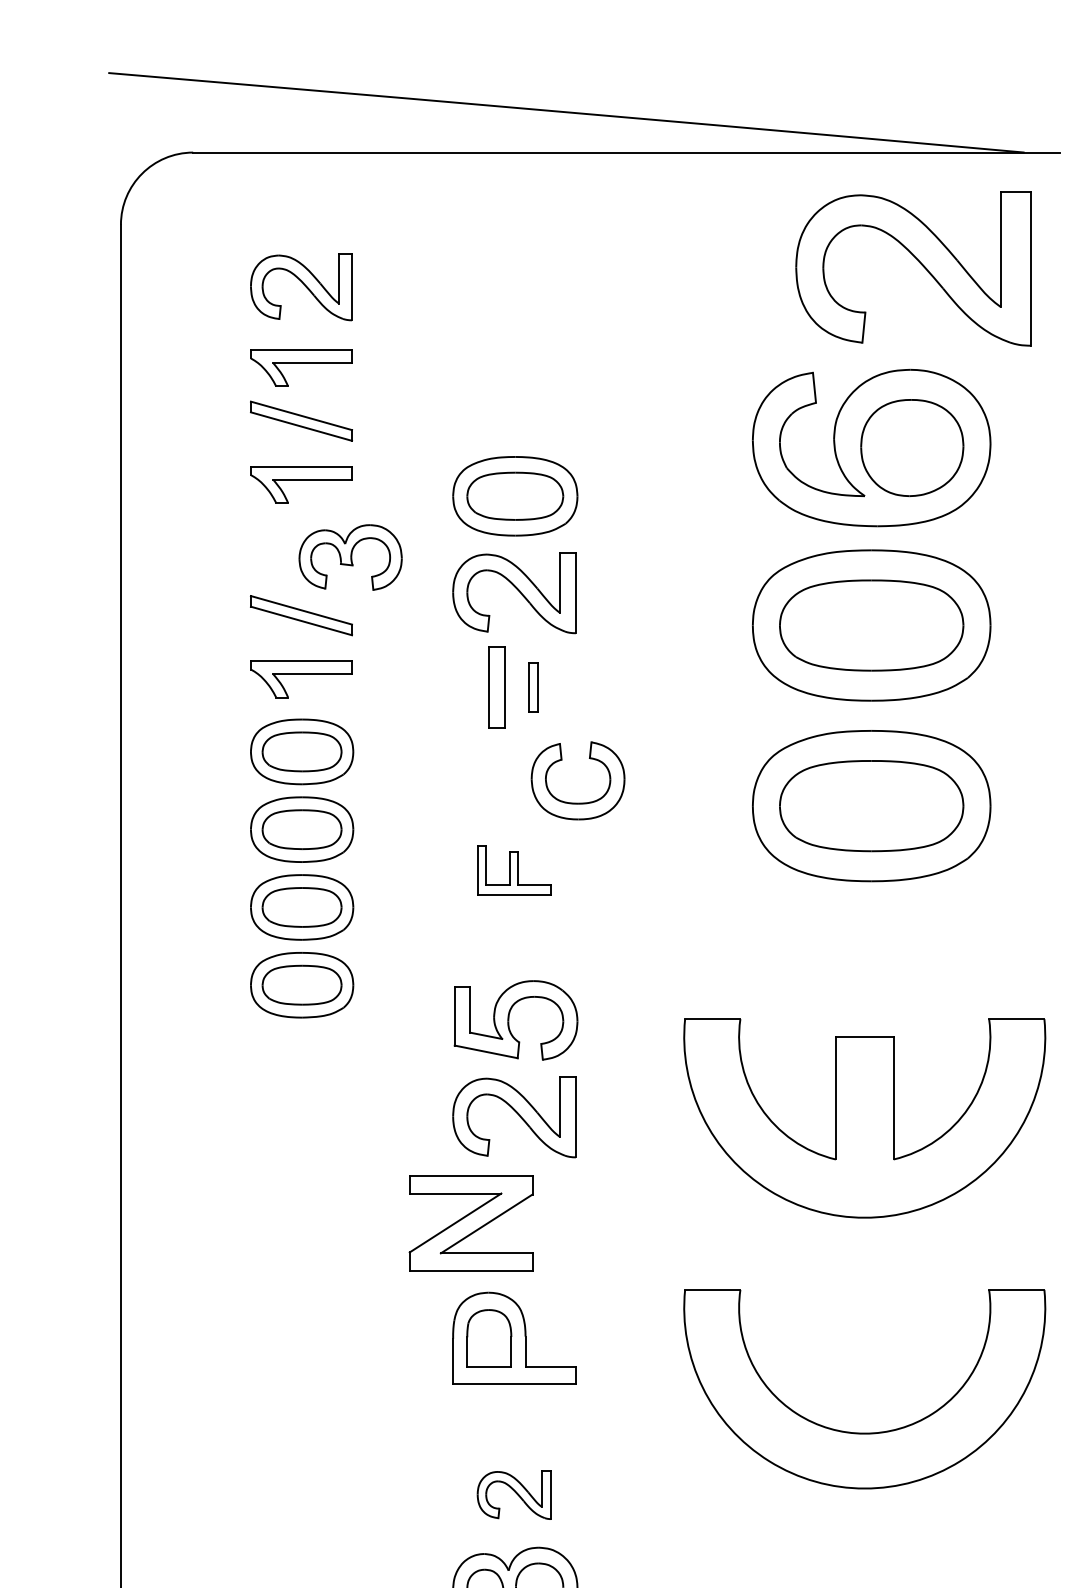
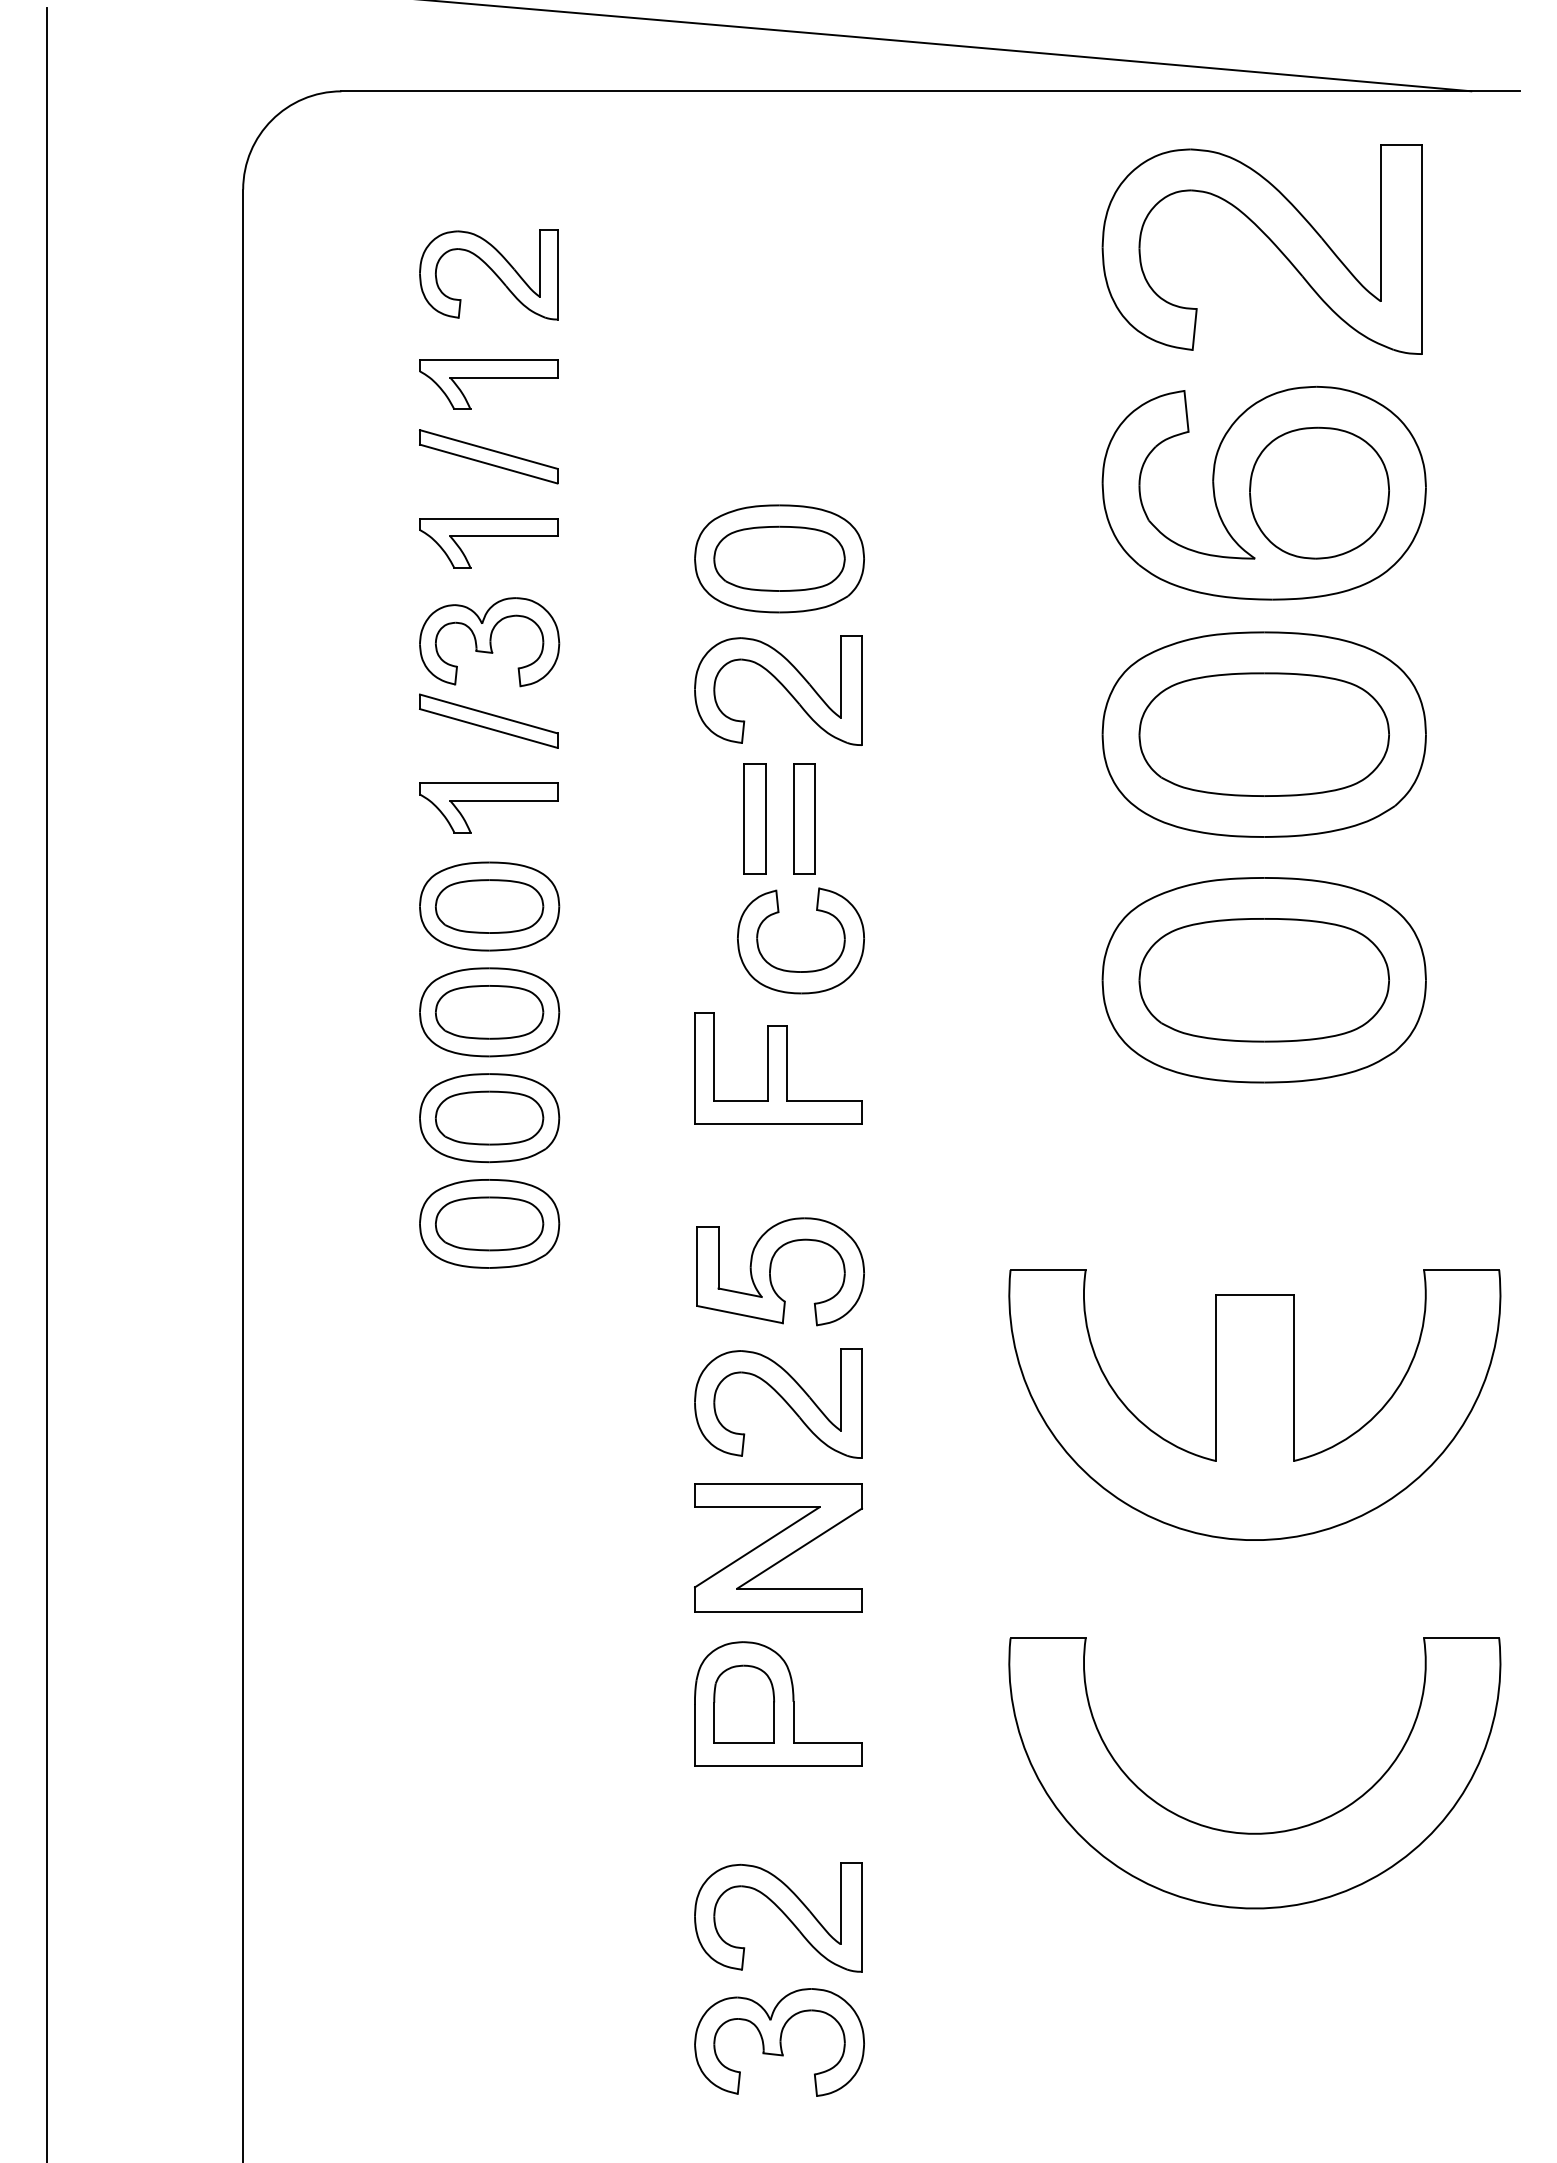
part: (918, 262) -> (1269, 240), moved
part: (350, 557) -> (489, 642), moved
part: (533, 687) -> (804, 818), size x1.67
part: (574, 802) -> (795, 970), moved
part: (514, 870) -> (778, 1068), size x1.67
part: (471, 1223) -> (778, 1547), moved
part: (514, 1495) -> (778, 1917), size x1.67

